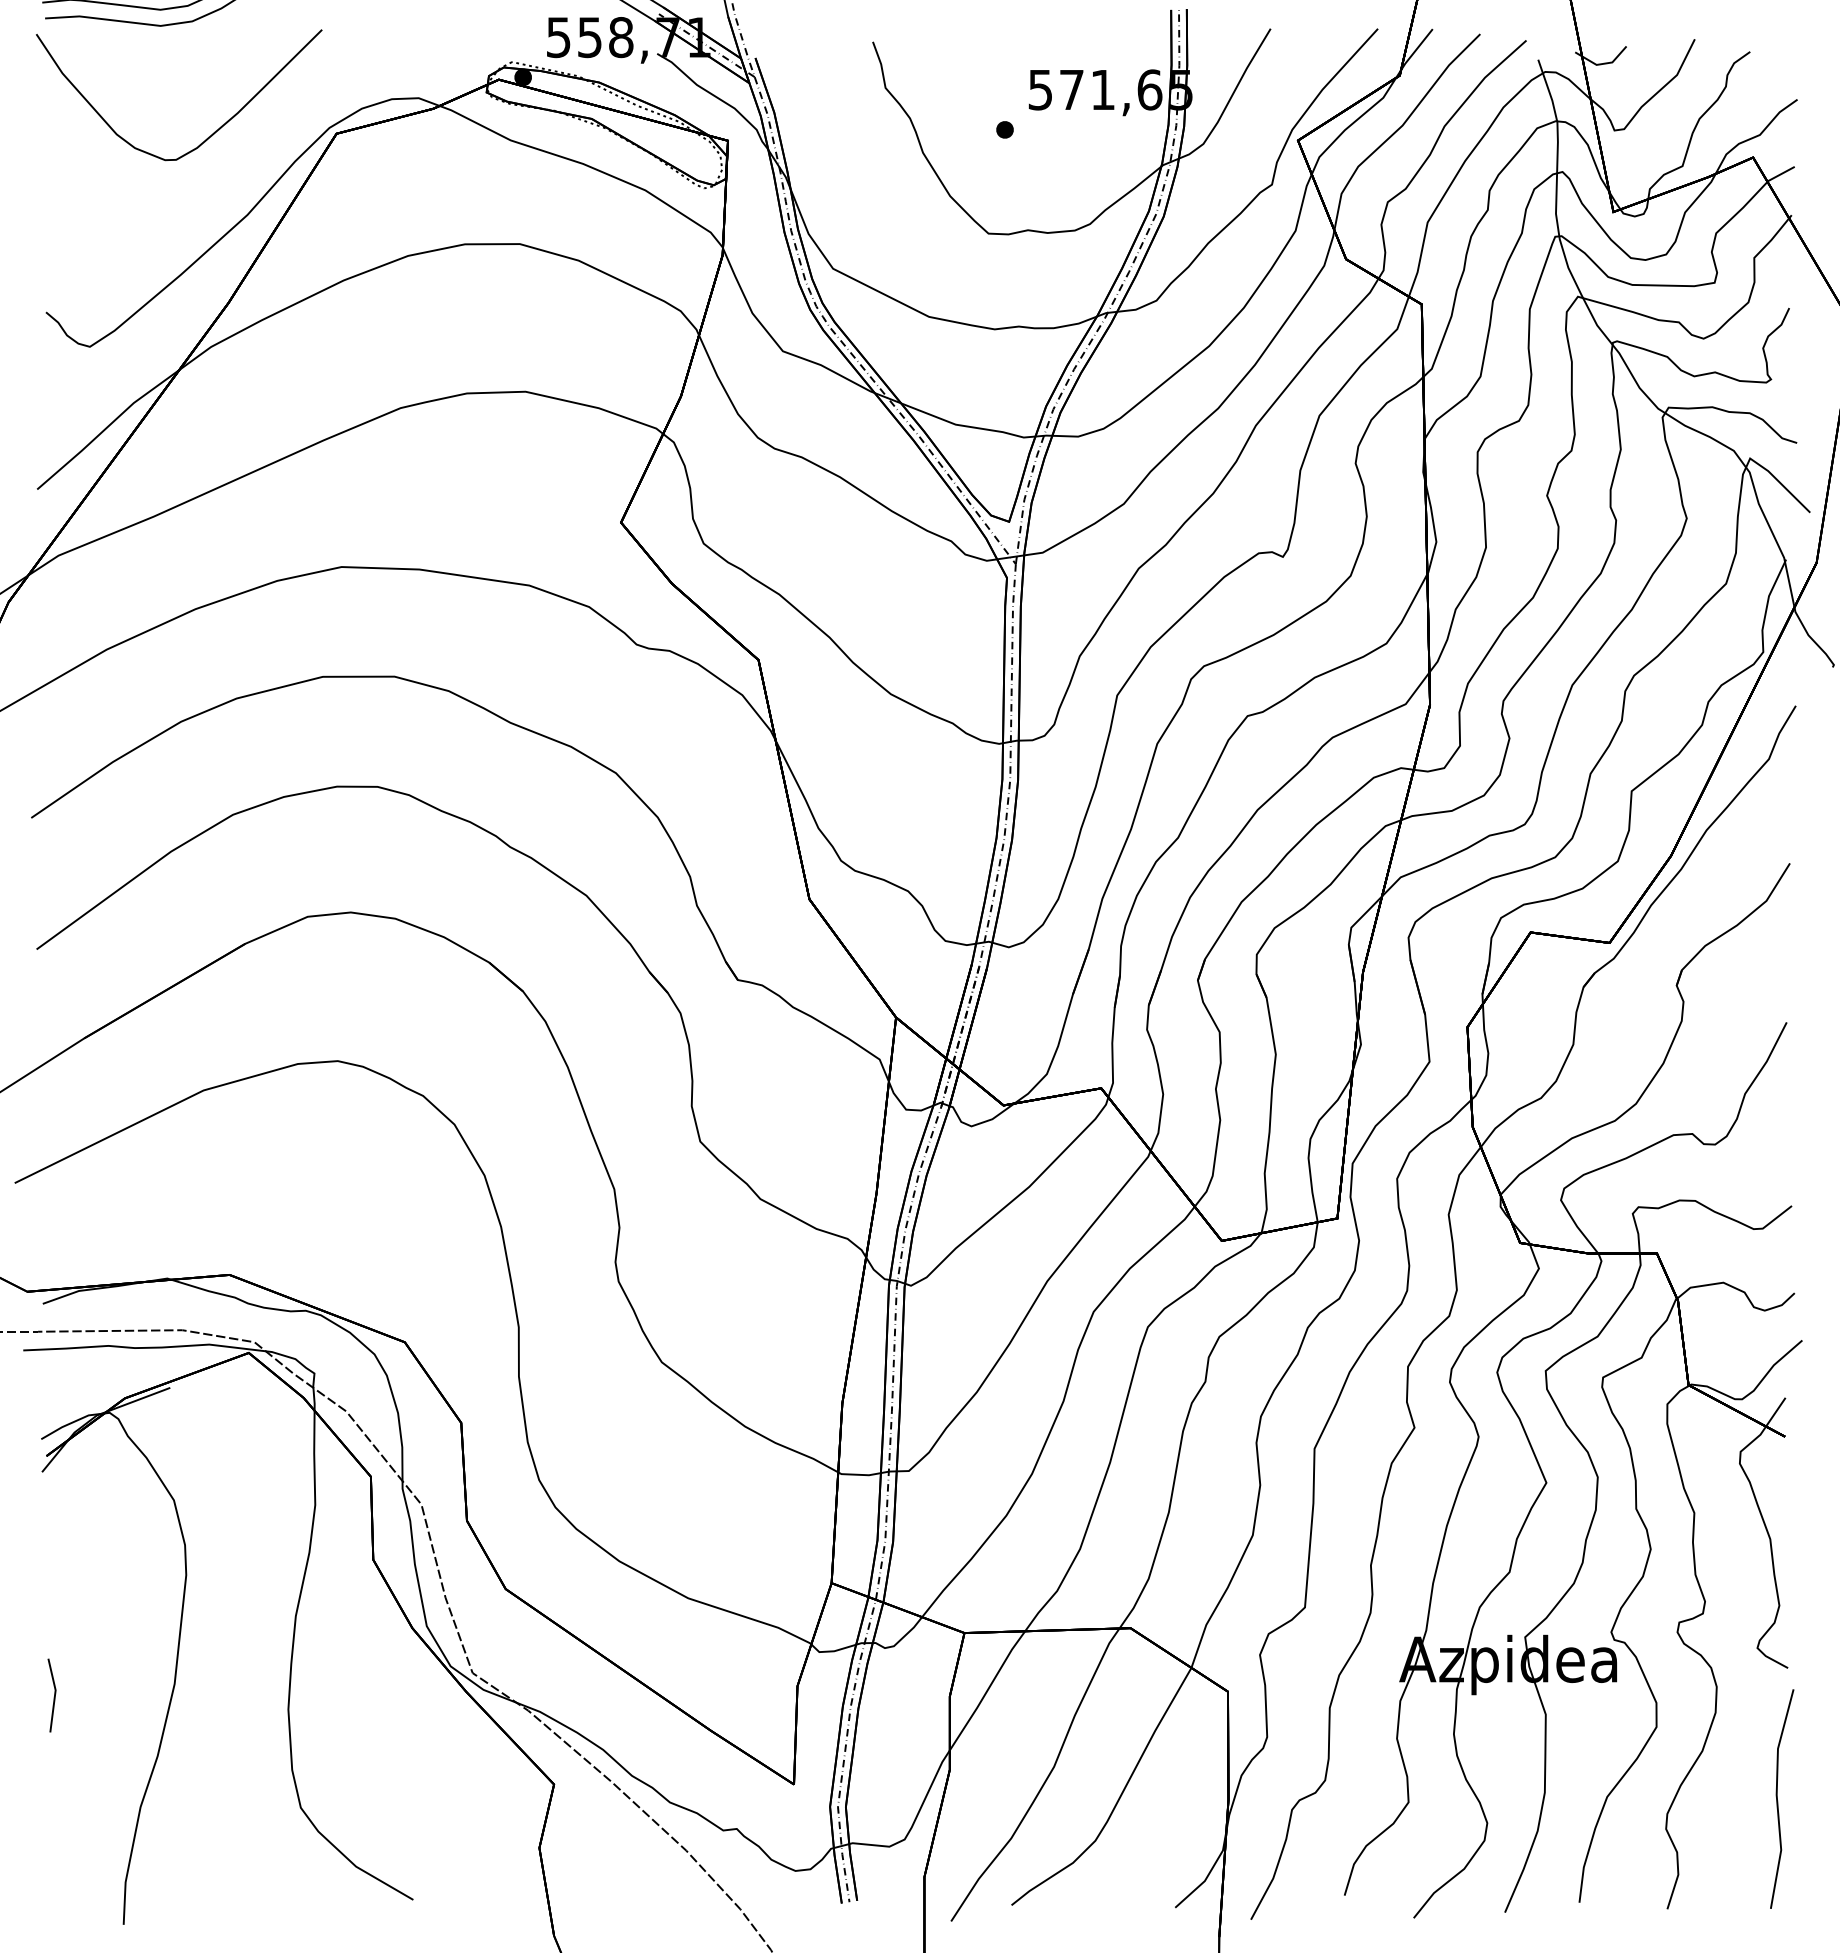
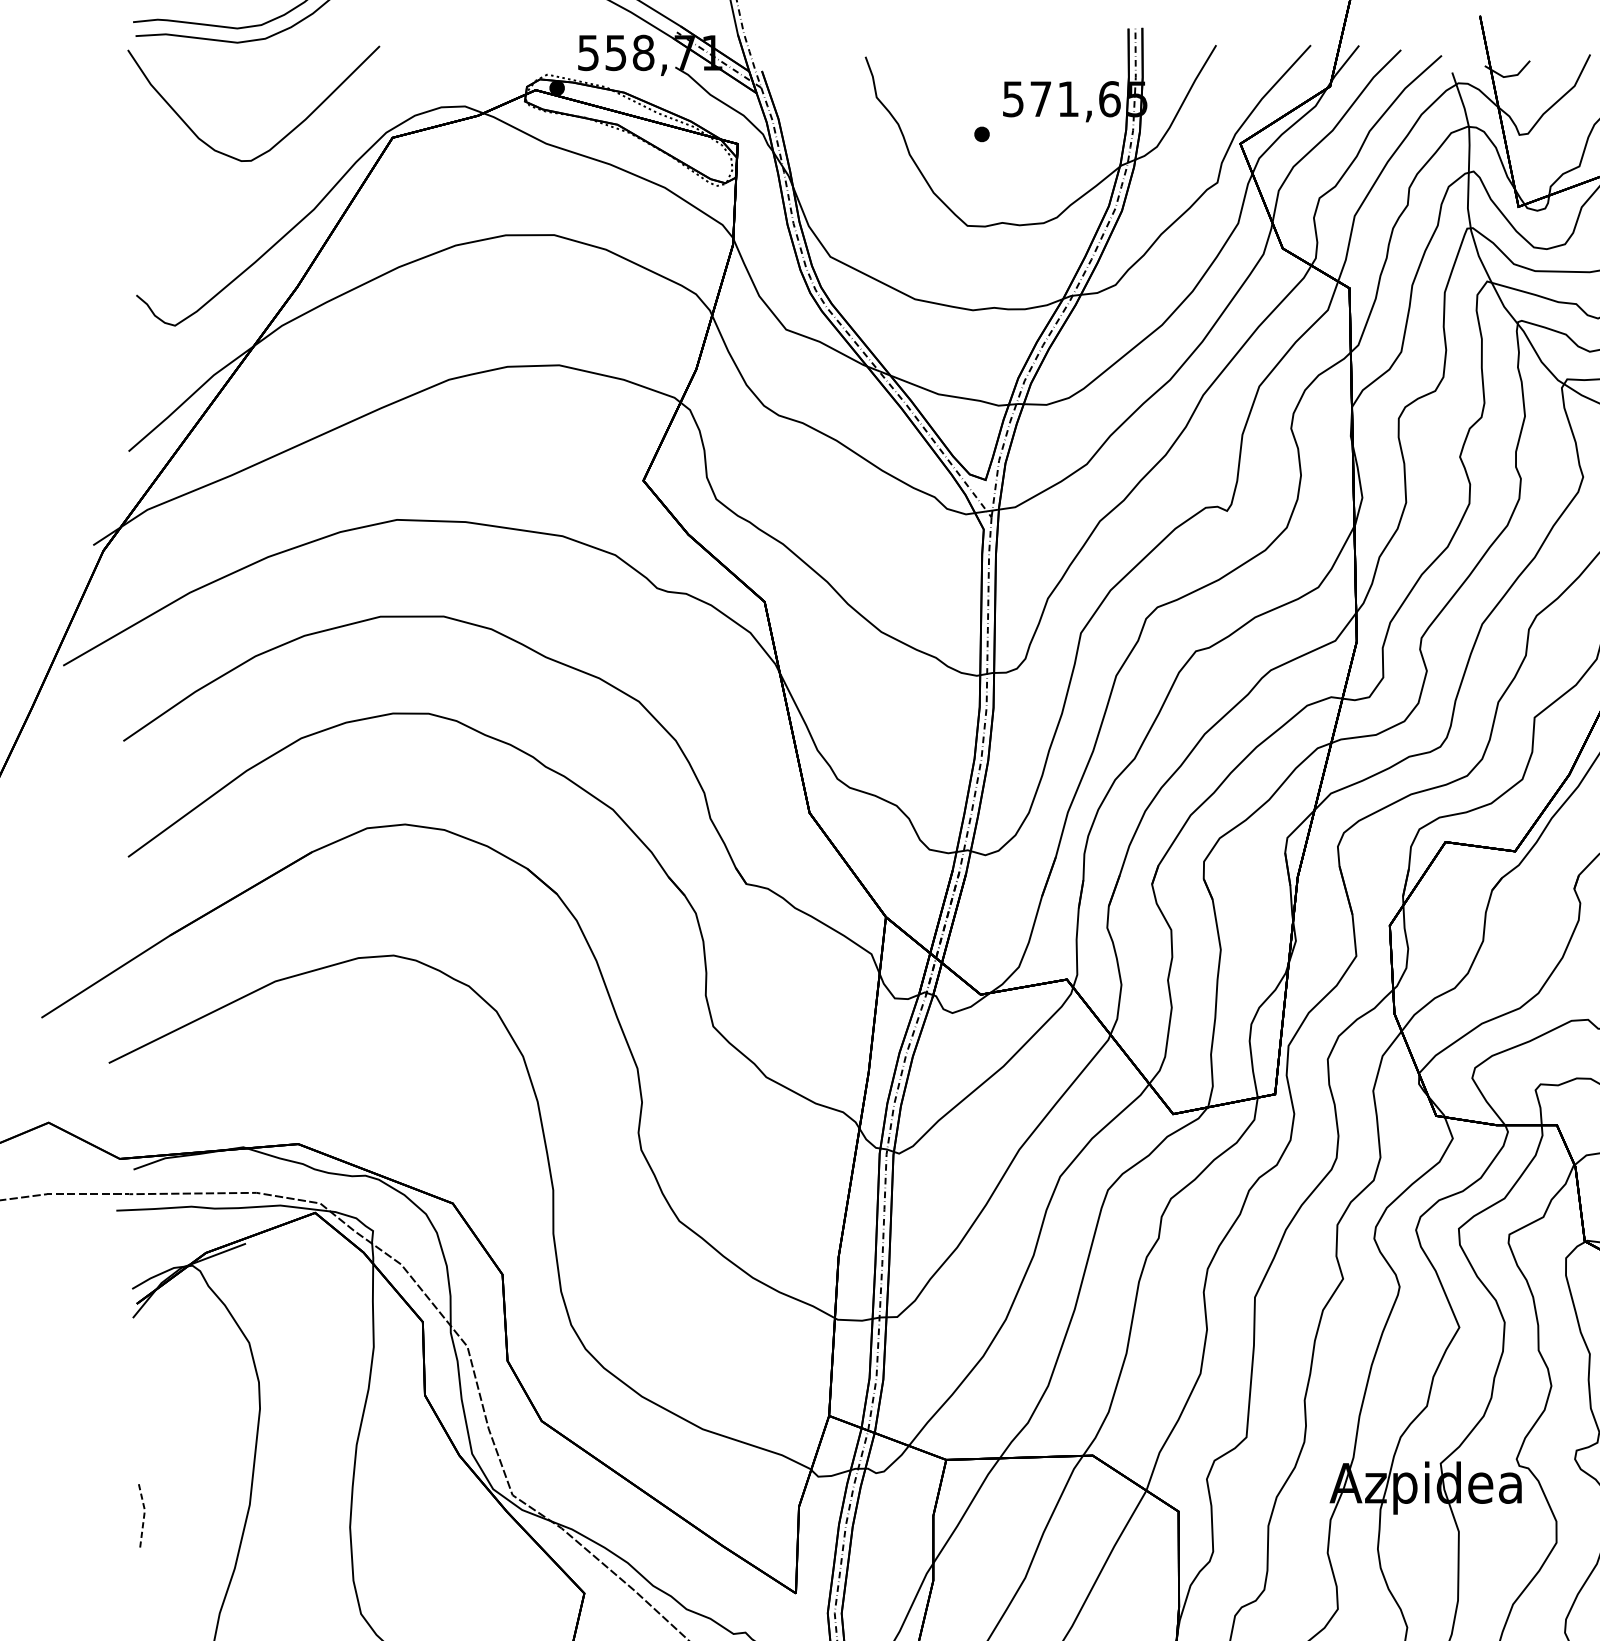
line: (55, 1694) -> (144, 1514), solid -> dashed

